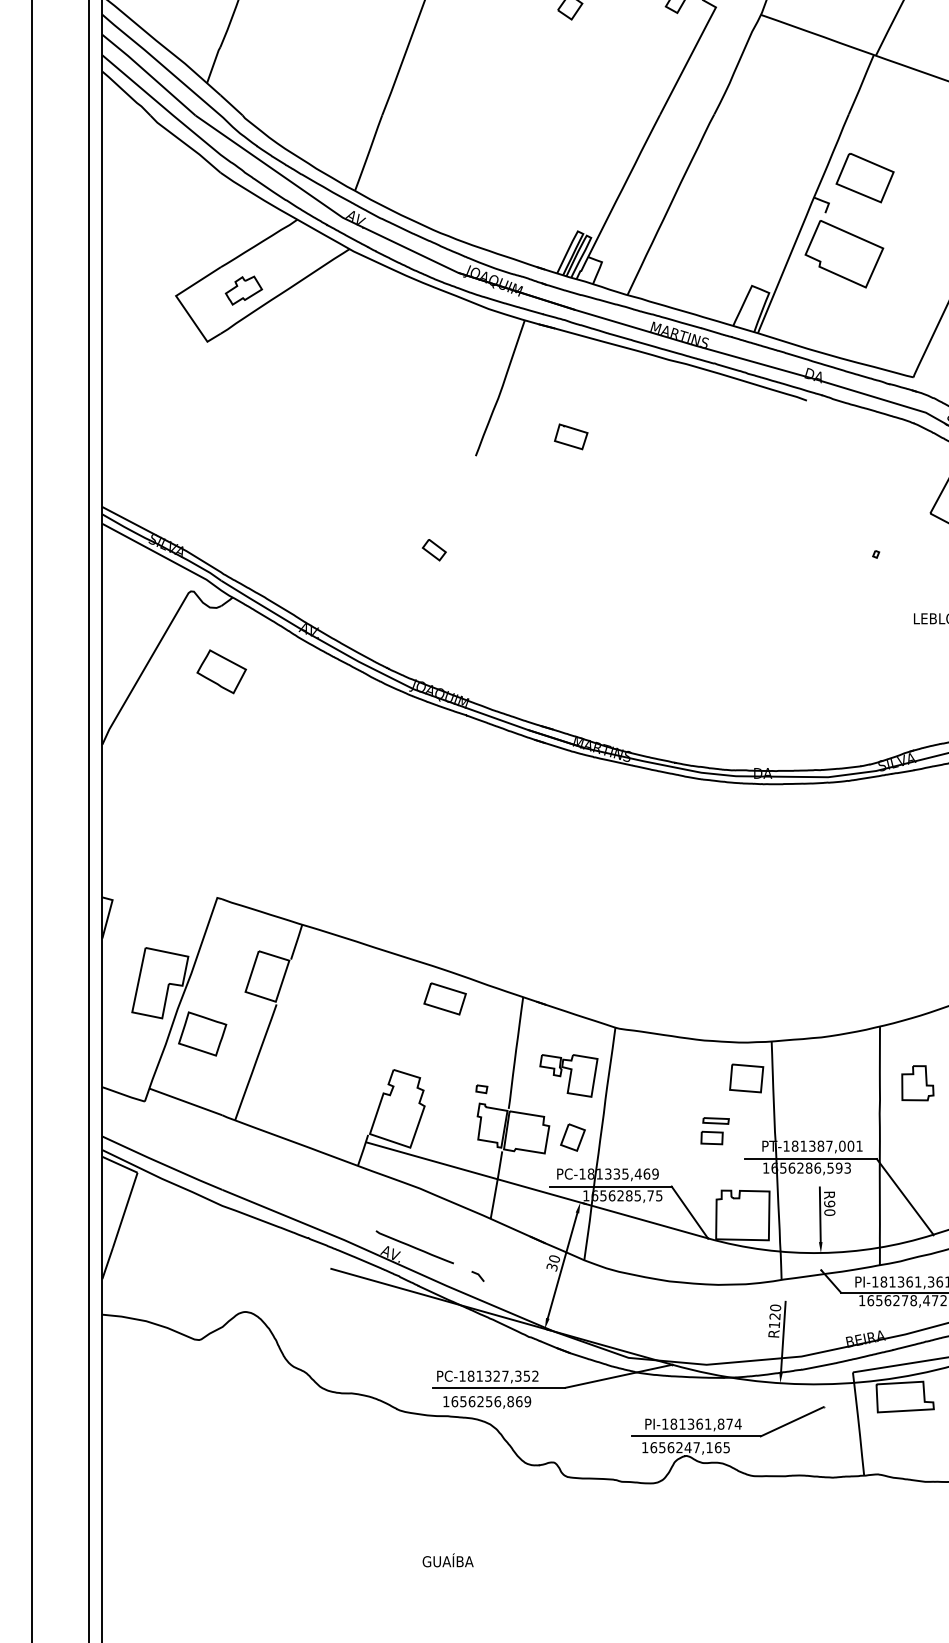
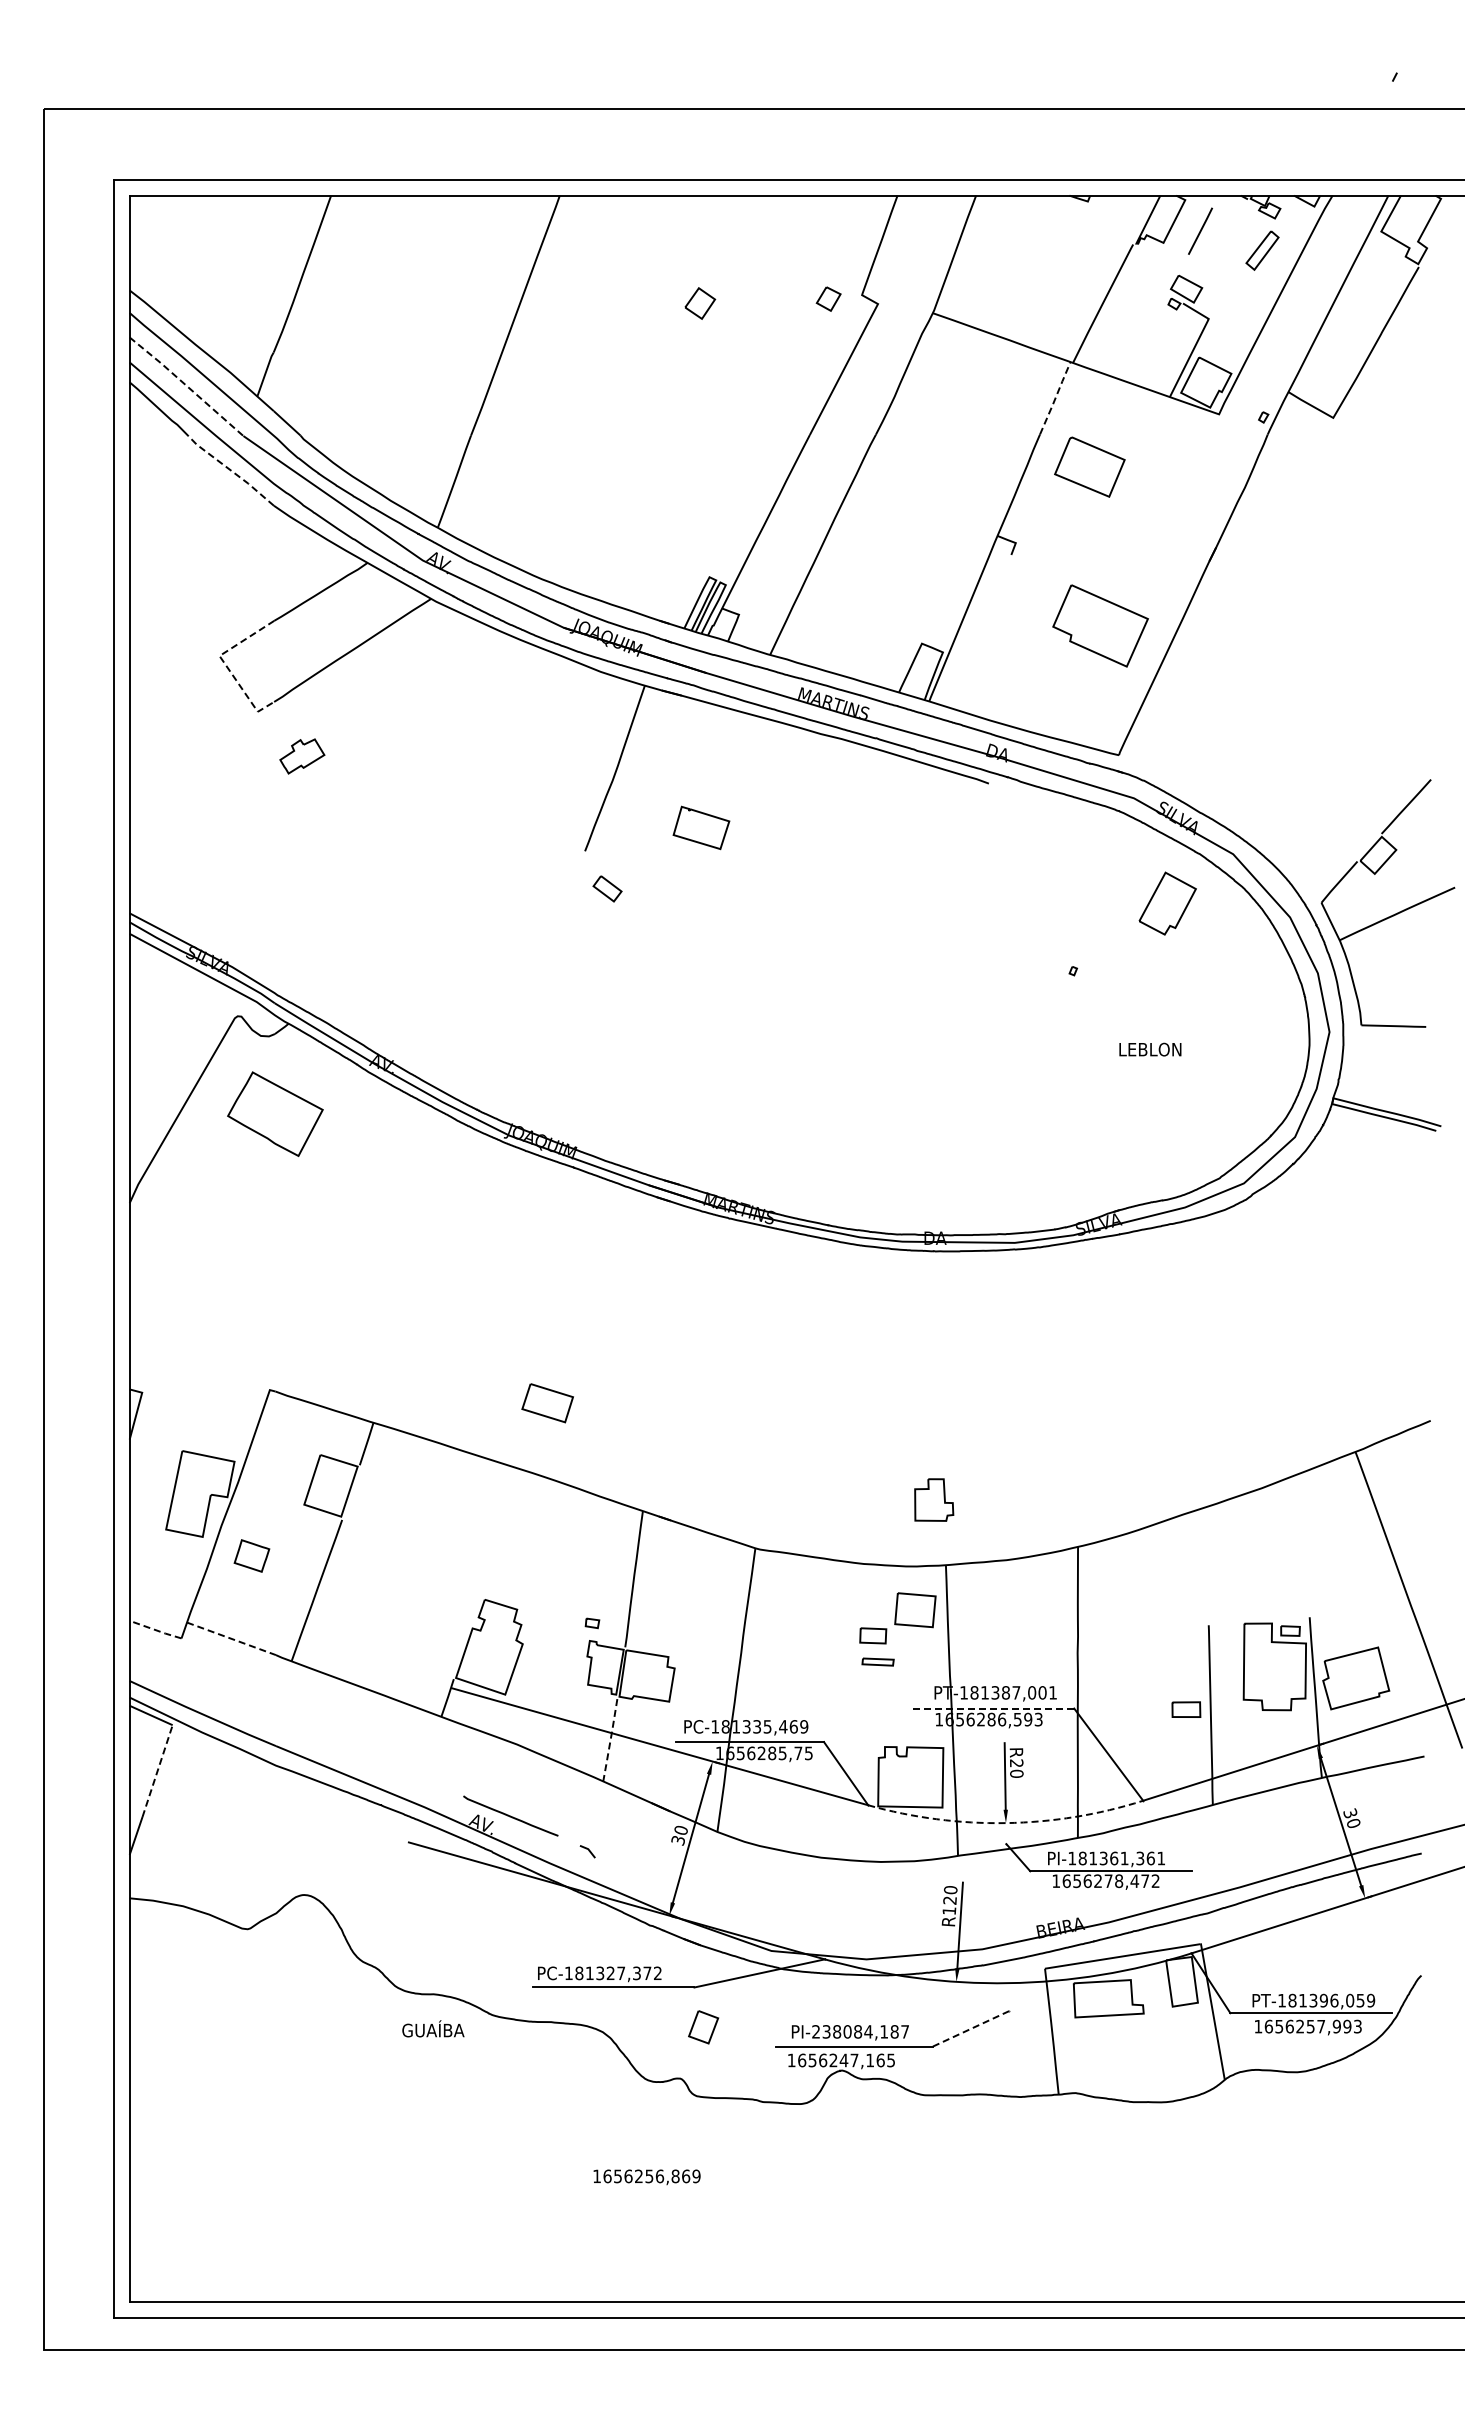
line: (148, 75) -> (186, 386), solid -> dashed
line: (861, 84) -> (1055, 398), solid -> dashed
line: (185, 143) -> (231, 470), solid -> dashed
part: (864, 177) -> (1089, 466), moved
part: (844, 253) -> (1100, 625), moved
part: (244, 290) -> (302, 756), moved
line: (180, 303) -> (225, 665), solid -> dashed
part: (571, 436) -> (701, 827), size x1.4
part: (434, 549) -> (607, 888), moved
part: (221, 671) -> (274, 1114), size x1.6
part: (444, 999) -> (547, 1403), moved
part: (202, 1033) -> (251, 1555), size x0.6
part: (568, 1075) -> (698, 1606), removed
part: (918, 1082) -> (934, 1499), moved
line: (123, 1095) -> (155, 1630), solid -> dashed
line: (185, 1102) -> (231, 1639), solid -> dashed
part: (572, 1137) -> (703, 2027), moved
part: (712, 1137) -> (873, 1635), moved
line: (810, 1159) -> (993, 1708), solid -> dashed
line: (496, 1185) -> (610, 1740), solid -> dashed
text: (829, 1204) -> (1016, 1763), R90 -> R20
line: (125, 1209) -> (157, 1770), solid -> dashed
arc: (821, 1253) -> (1006, 1823), solid -> dashed
text: (526, 1376) -> (647, 1973), PC-181327,352 -> PC-181327,372
text: (486, 1402) -> (646, 2177), moved
line: (791, 1422) -> (970, 2029), solid -> dashed
text: (701, 1423) -> (860, 2031), PI-181361,874 -> PI-238084,187
text: (448, 1560) -> (433, 2028), moved

